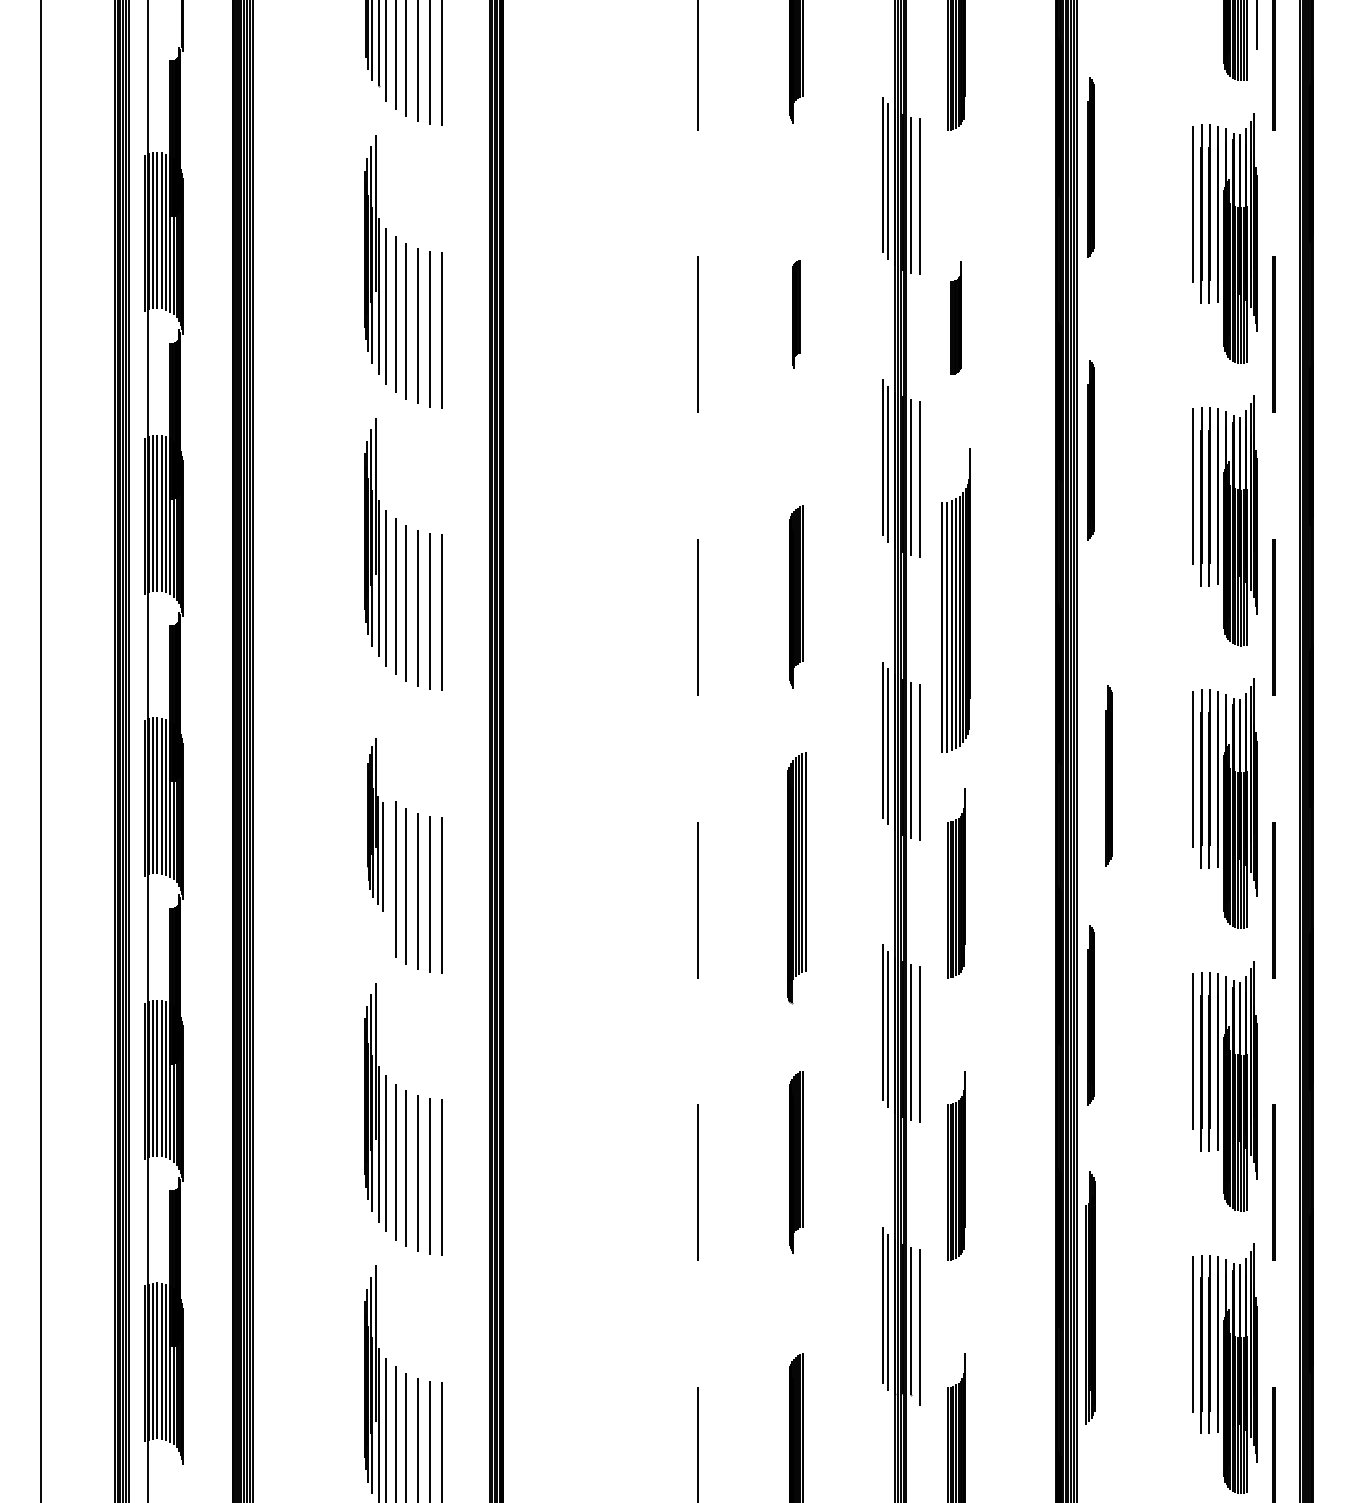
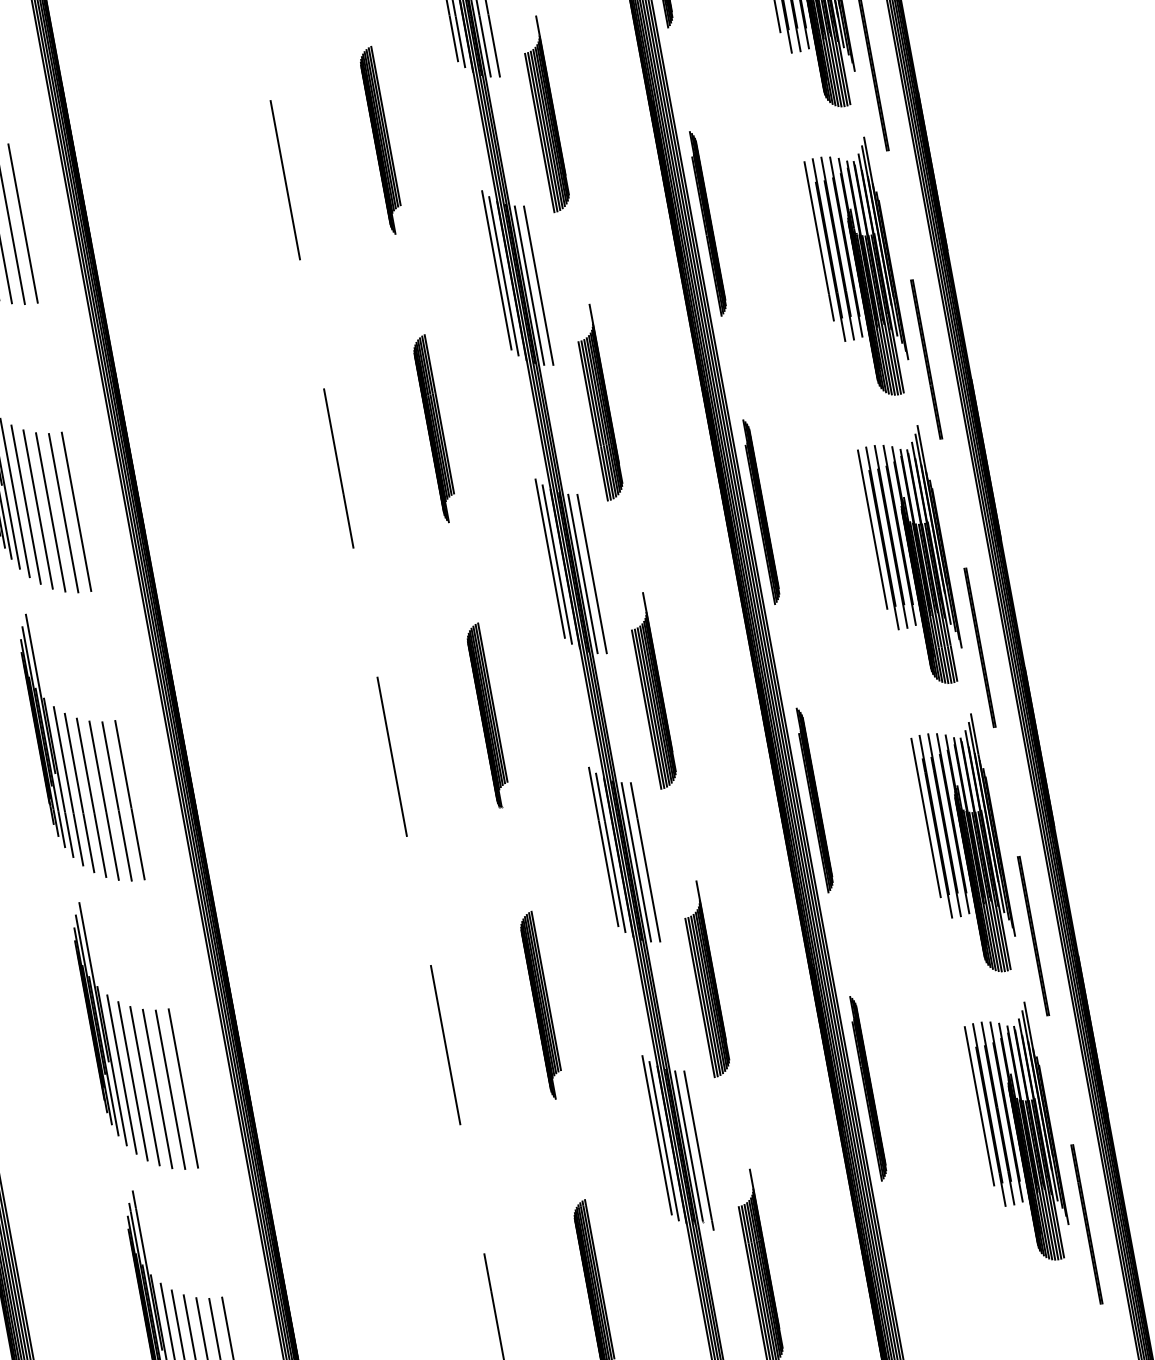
part: (796, 314) -> (381, 140), size x1.67
part: (956, 317) -> (545, 113), size x1.67
part: (956, 600) -> (599, 402), size x0.62
part: (1108, 775) -> (760, 511), moved
part: (375, 824) -> (48, 740), size x1.43
part: (796, 878) -> (488, 716), size x0.71
part: (1090, 1297) -> (867, 1088), size x0.71

